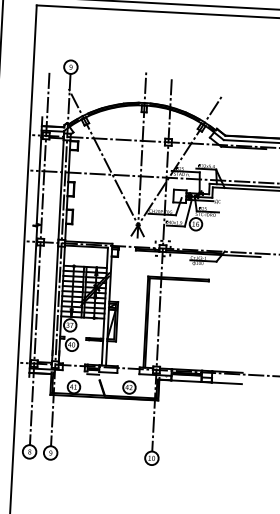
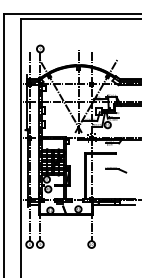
part: (208, 314) -> (116, 170), added

